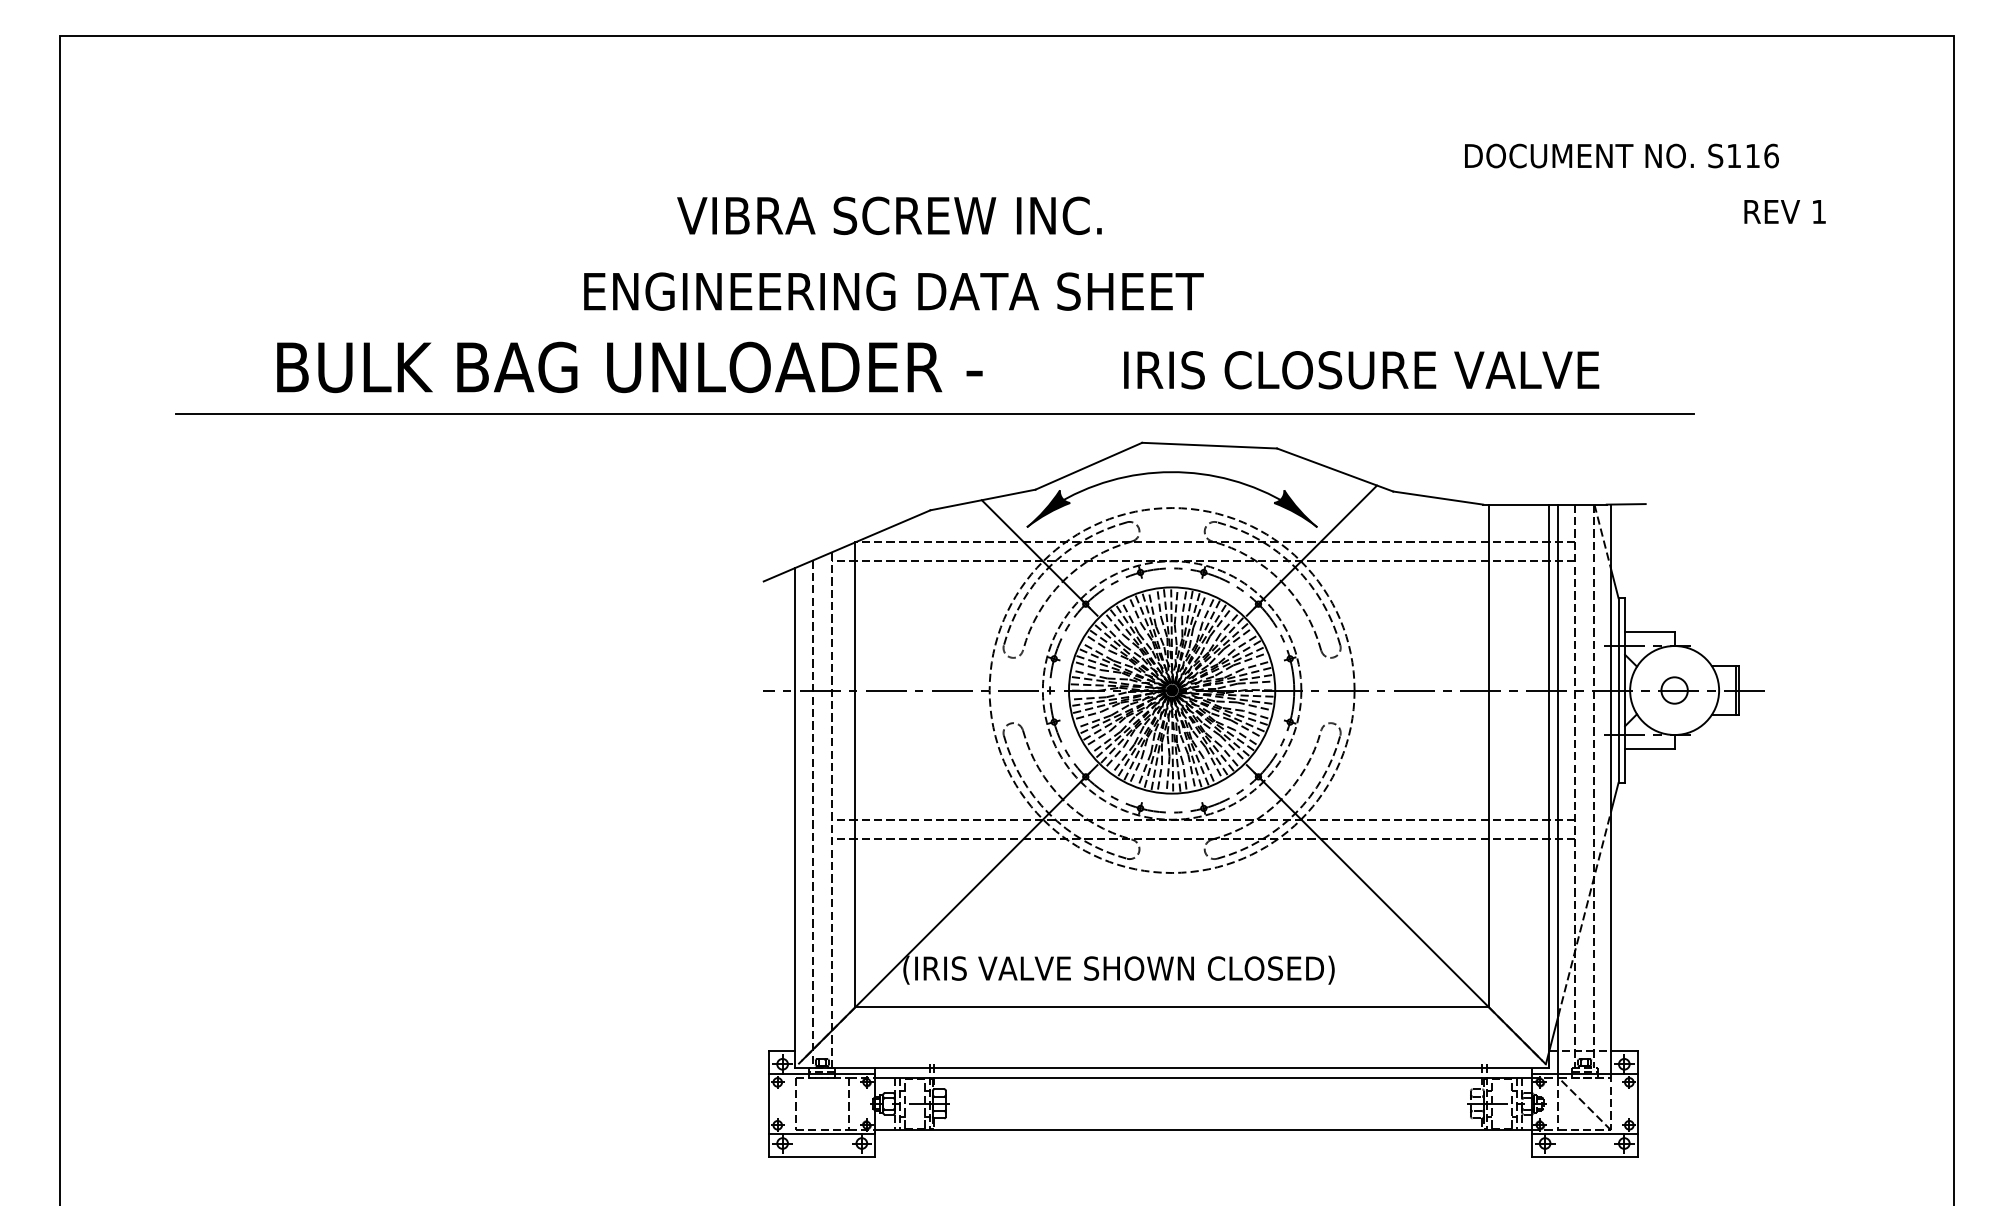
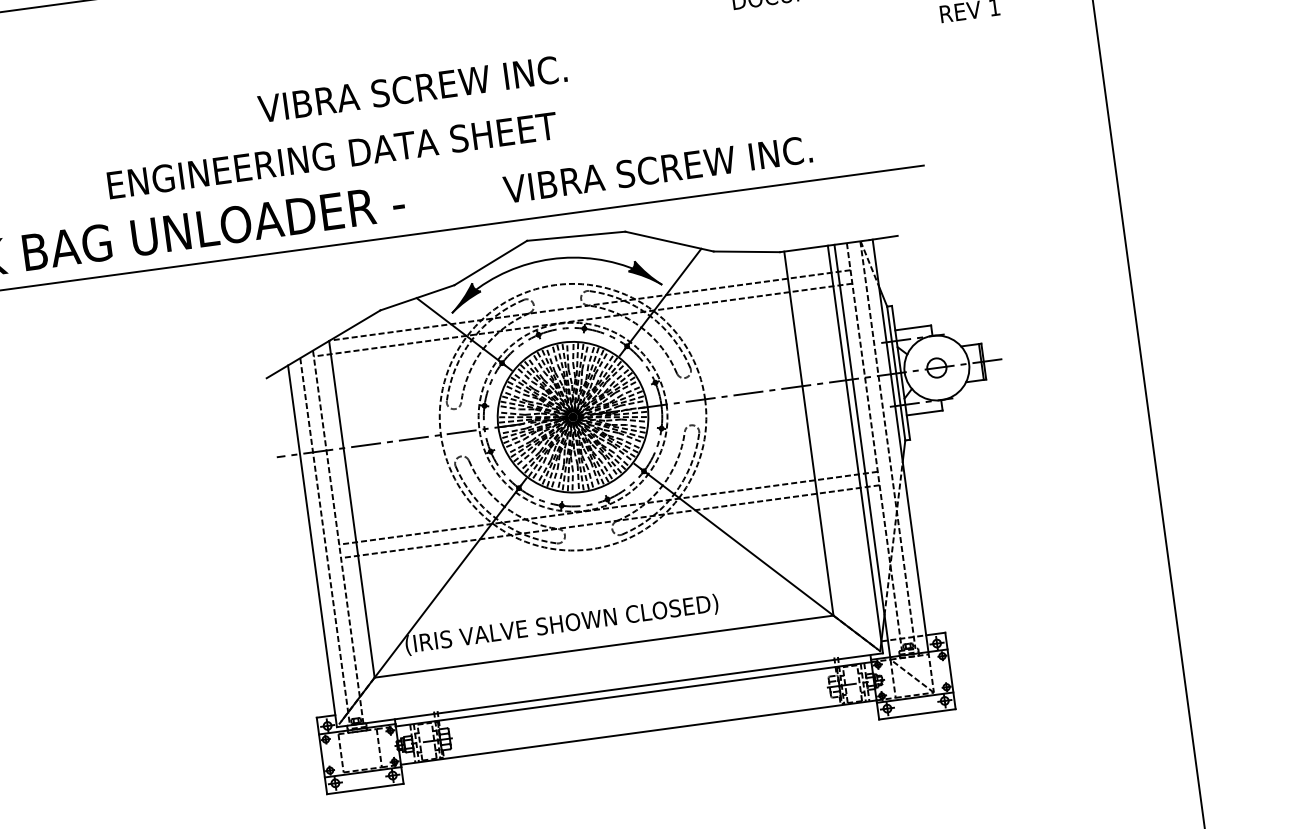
text: (889, 215) -> (412, 88), moved
text: (1359, 370) -> (677, 167), IRIS CLOSURE VALVE -> VIBRA SCREW INC.

